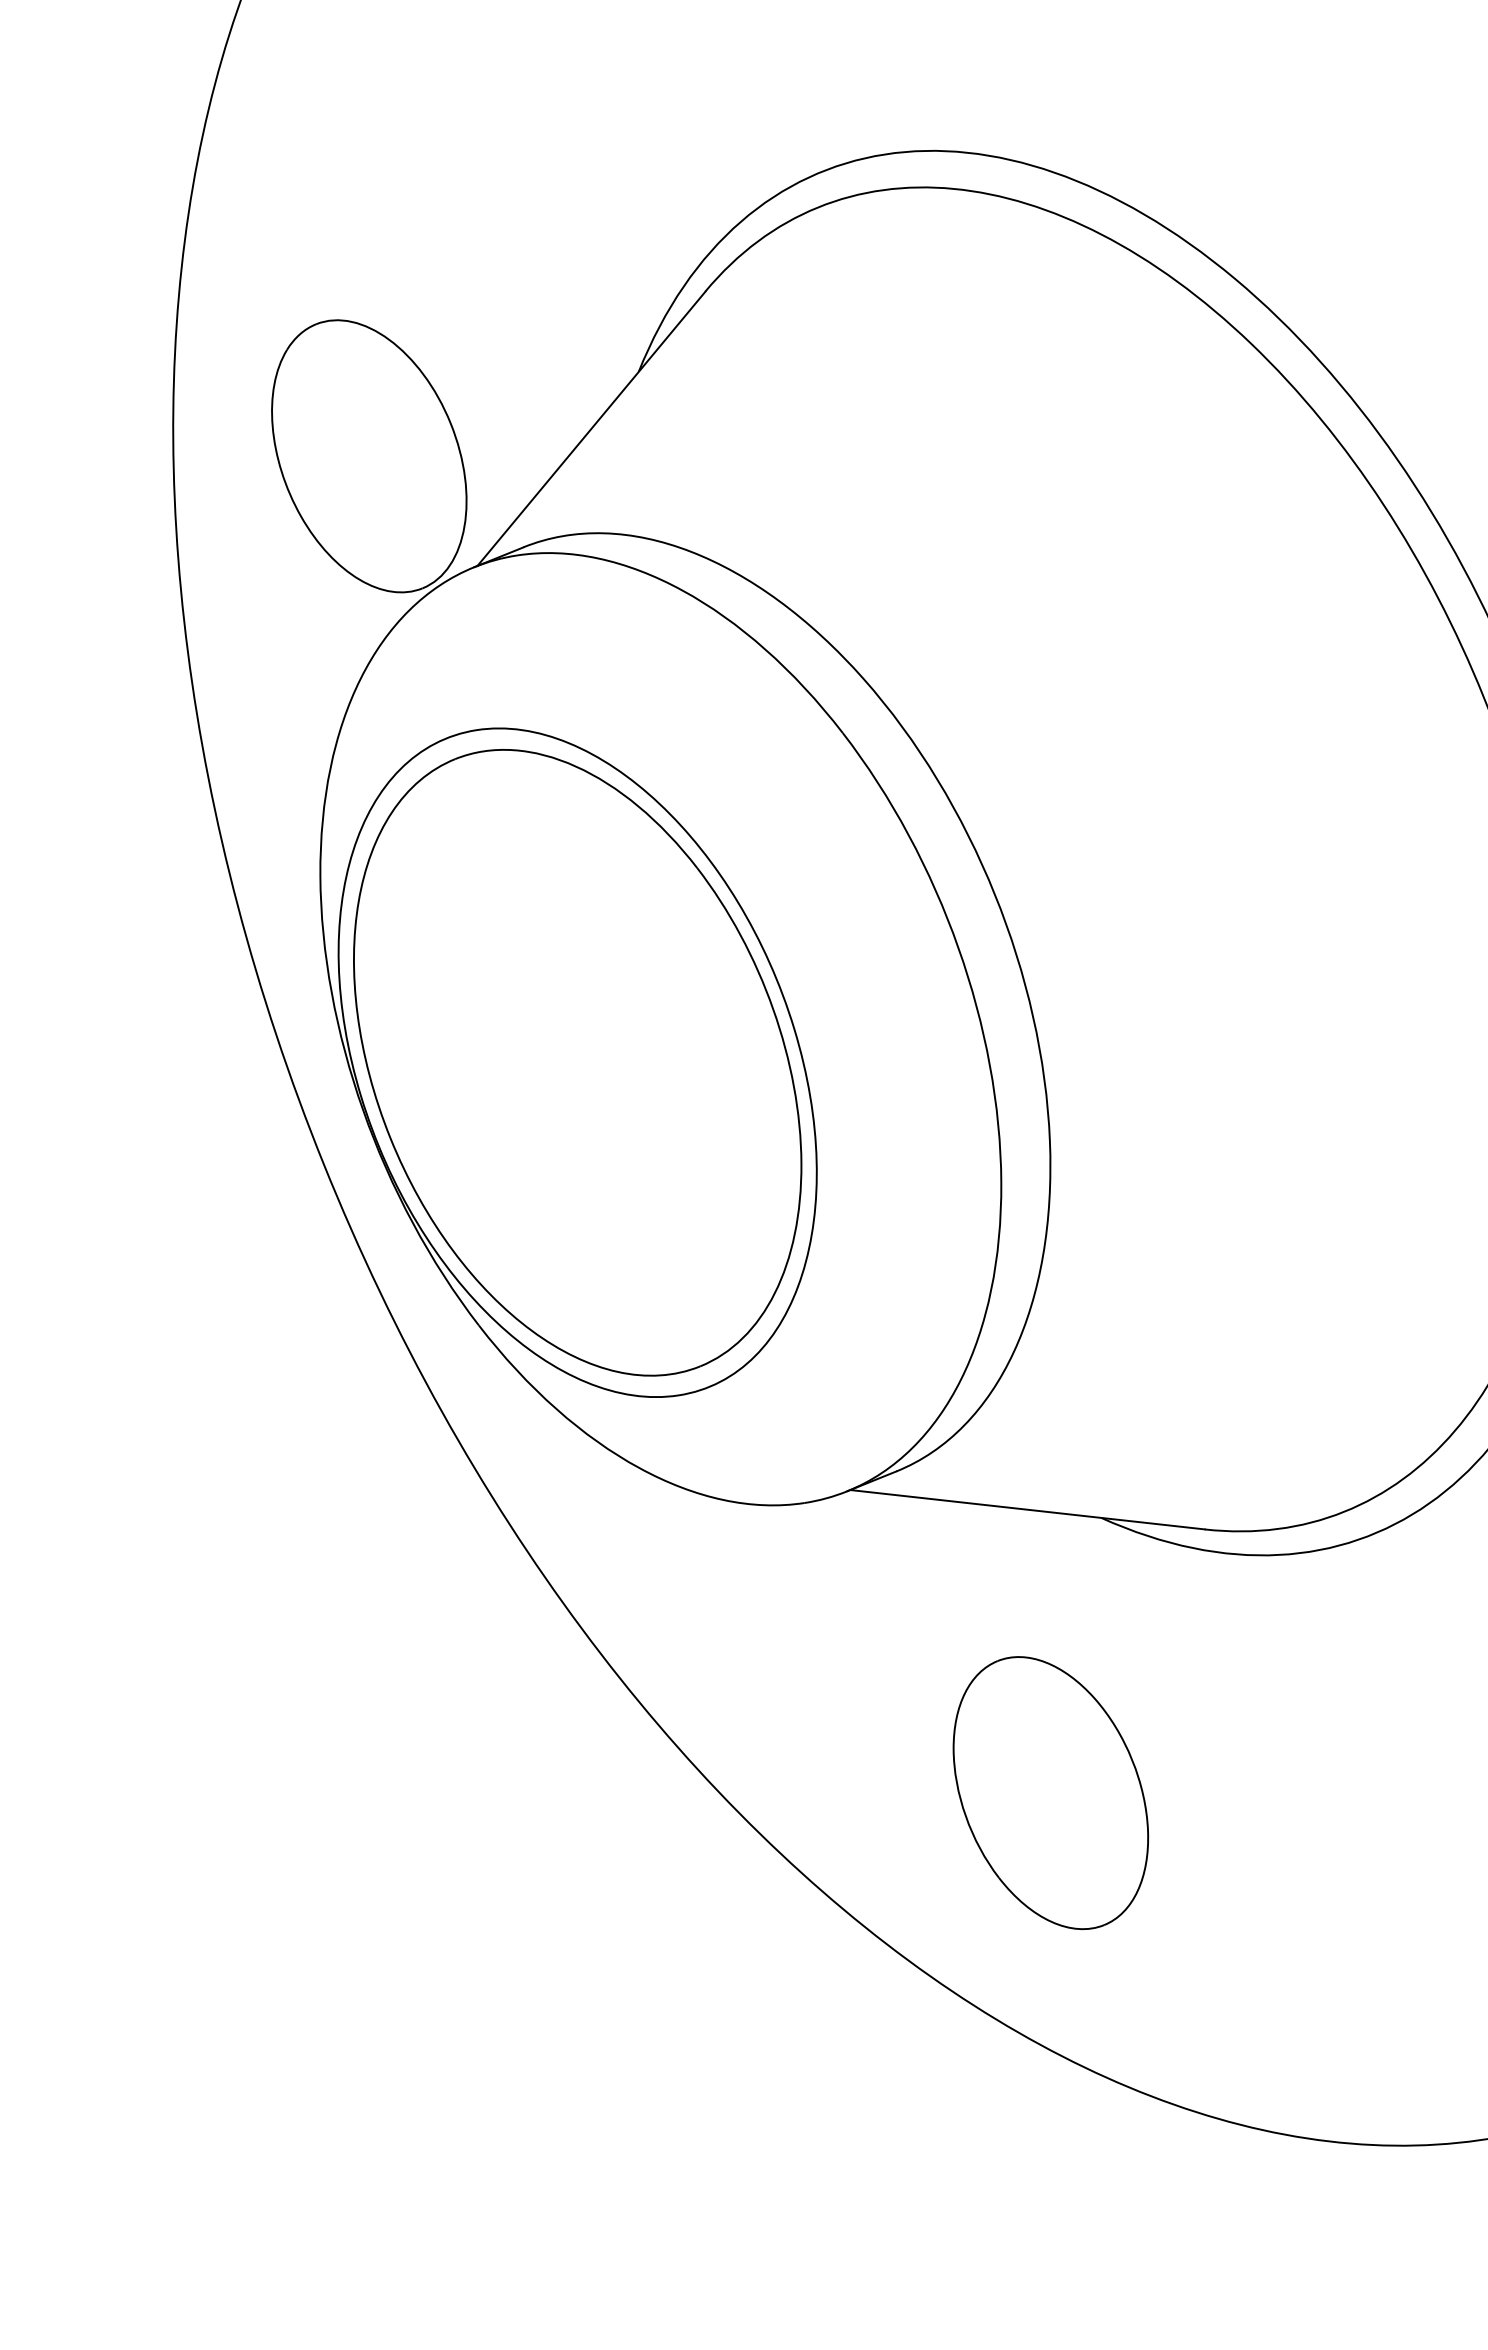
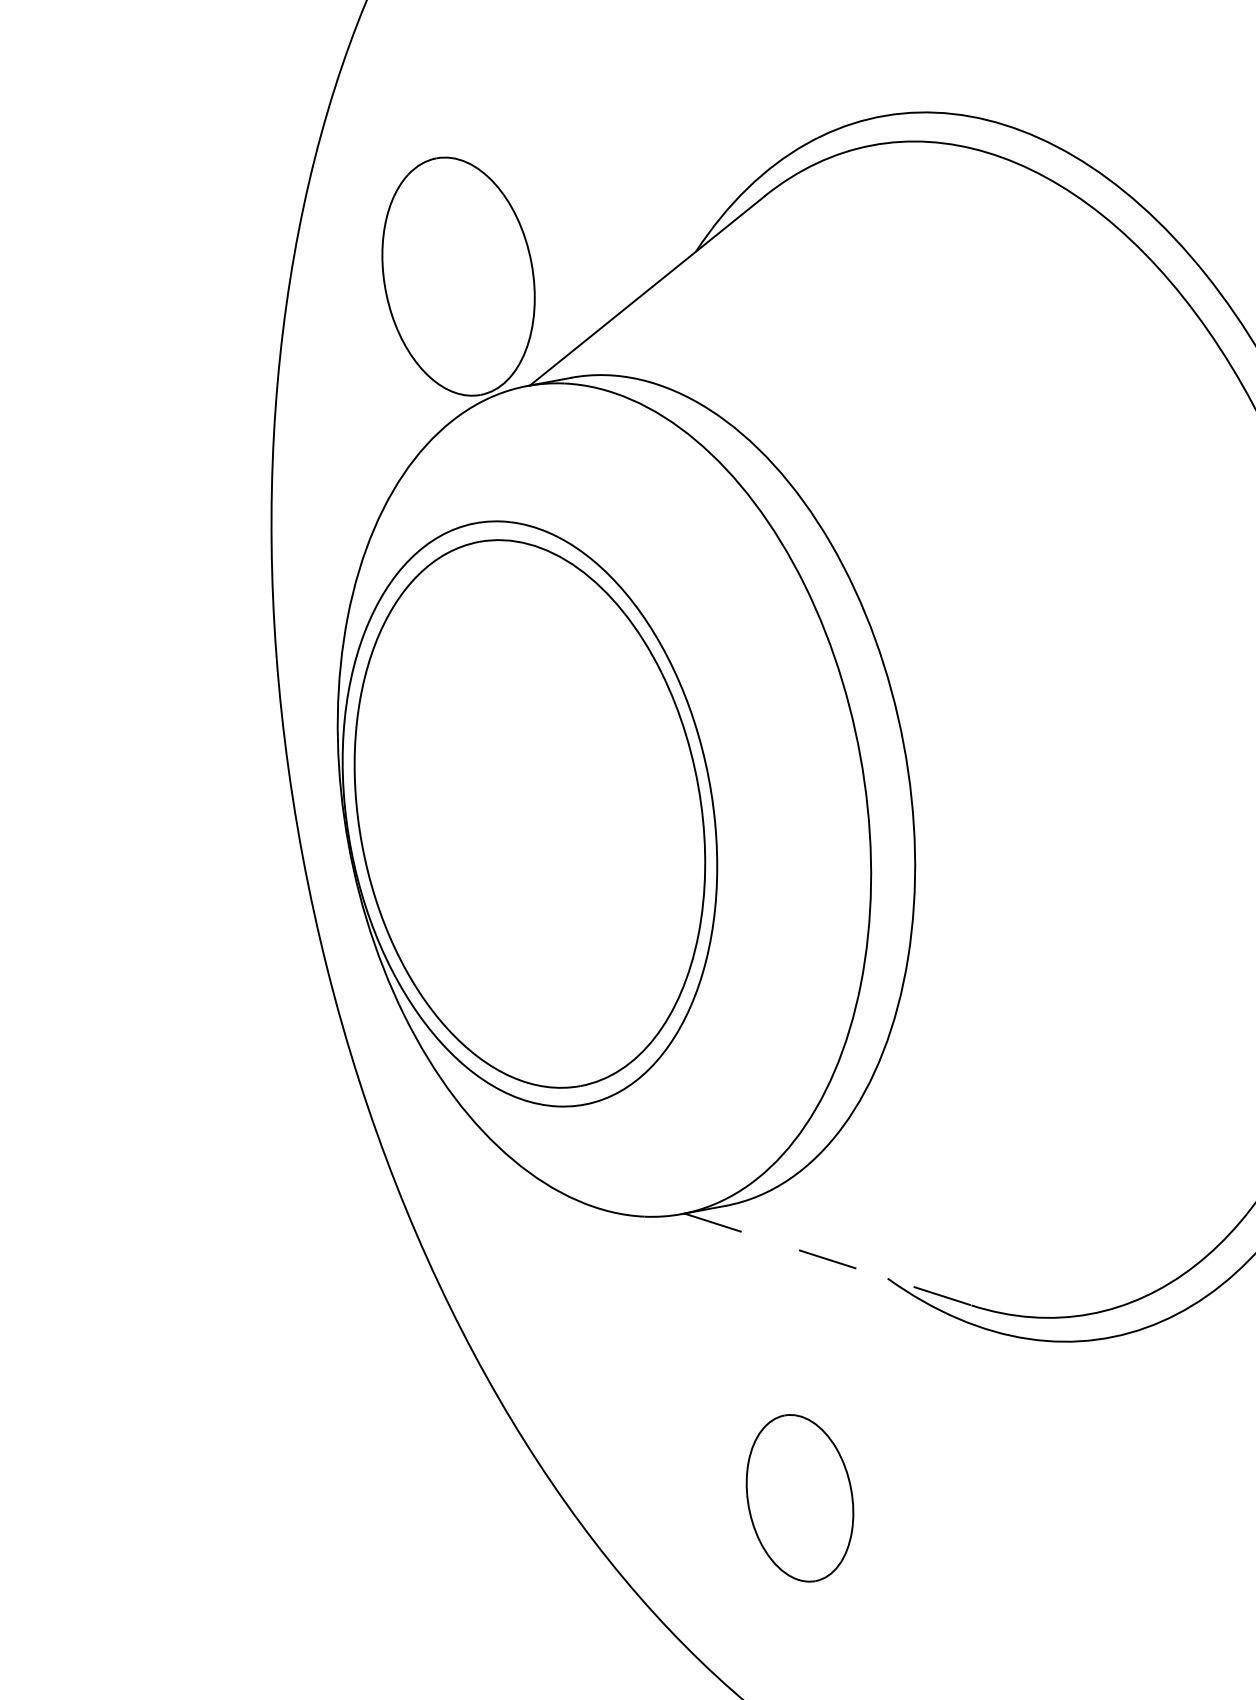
line: (1027, 1509) -> (828, 1259), solid -> dashed
part: (1050, 1793) -> (799, 1498), size x0.7

